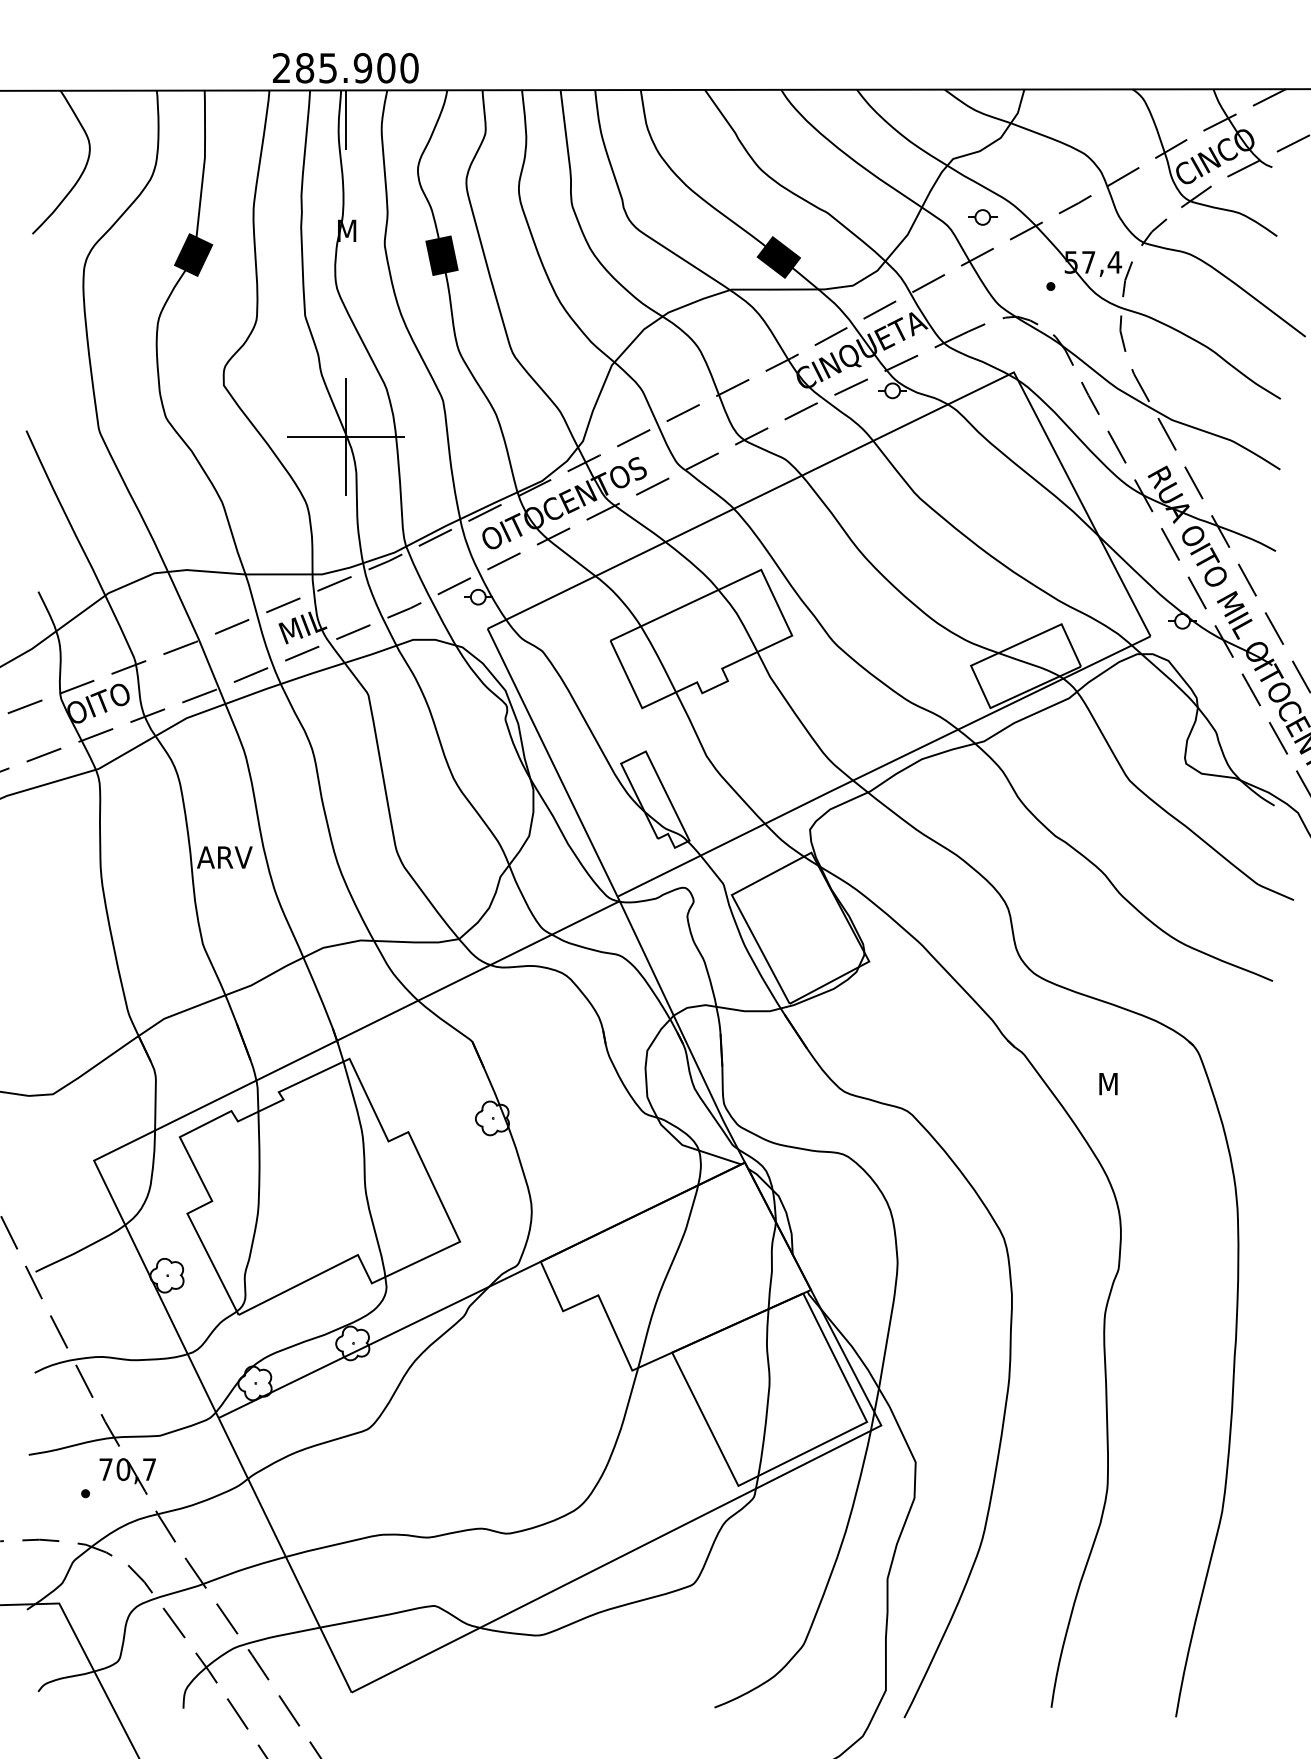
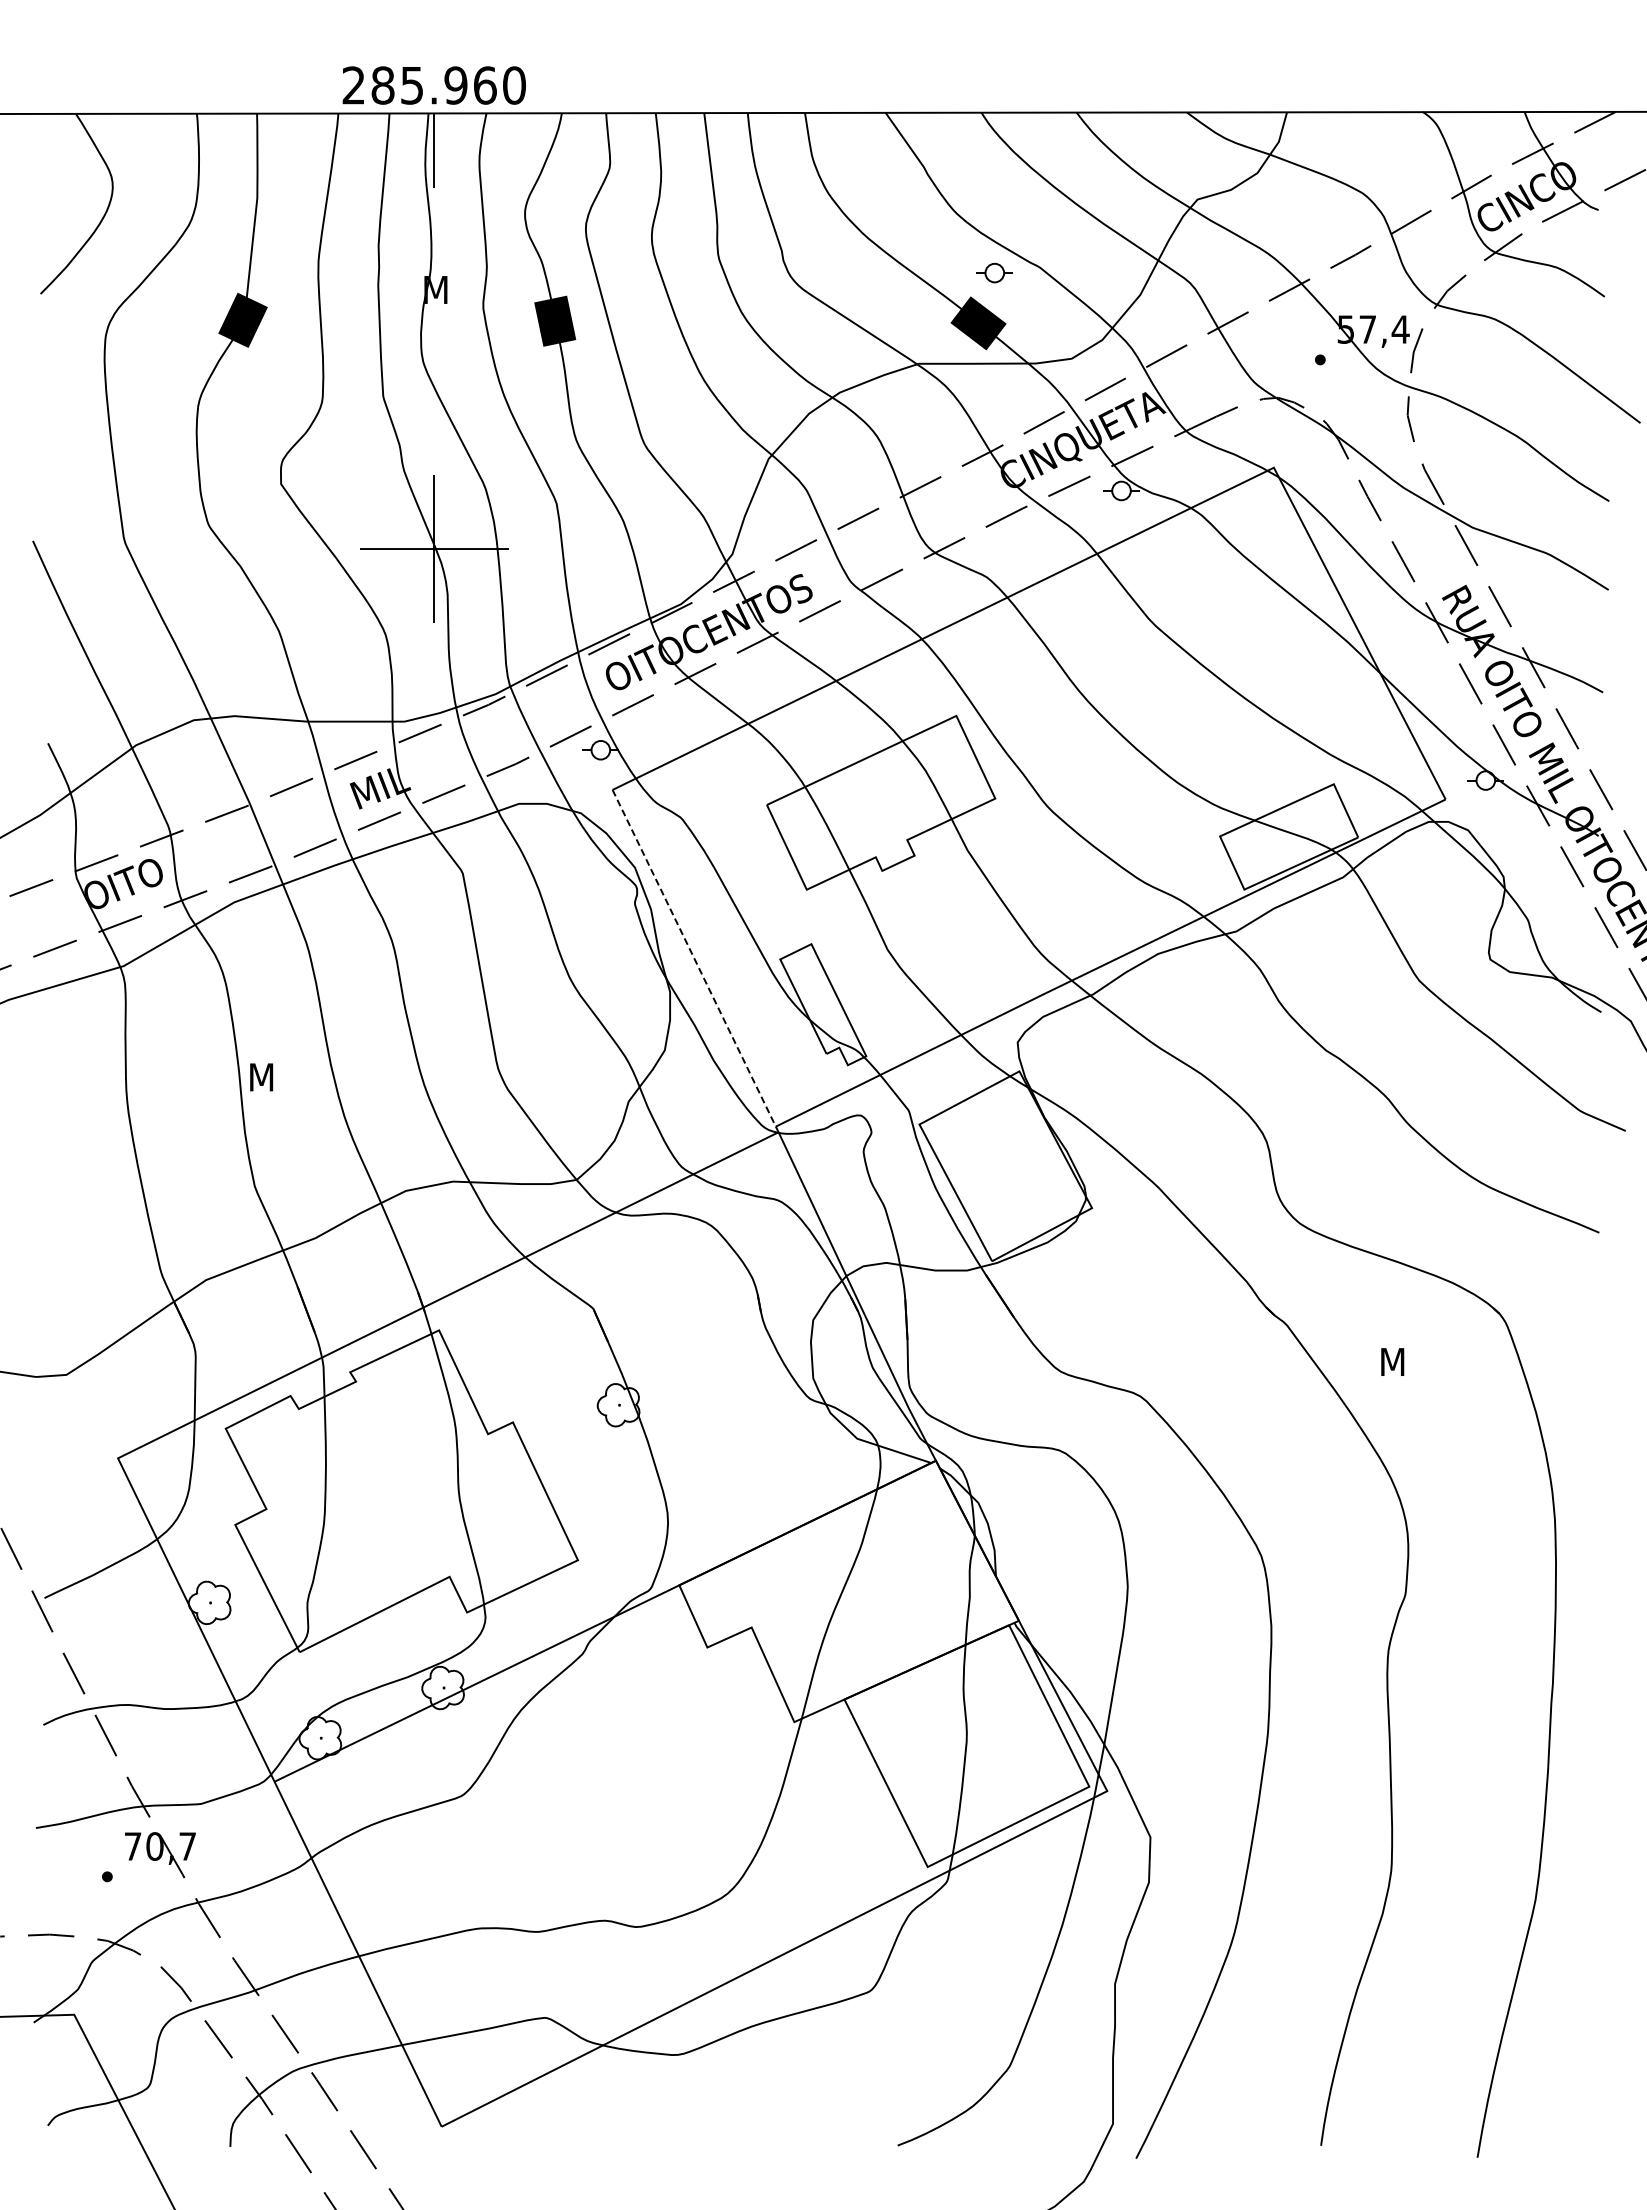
text: (385, 68) -> (484, 85), 285.900 -> 285.960
part: (982, 216) -> (994, 272), moved
line: (552, 762) -> (694, 958), solid -> dashed
text: (224, 857) -> (282, 1077), ARV -> M

